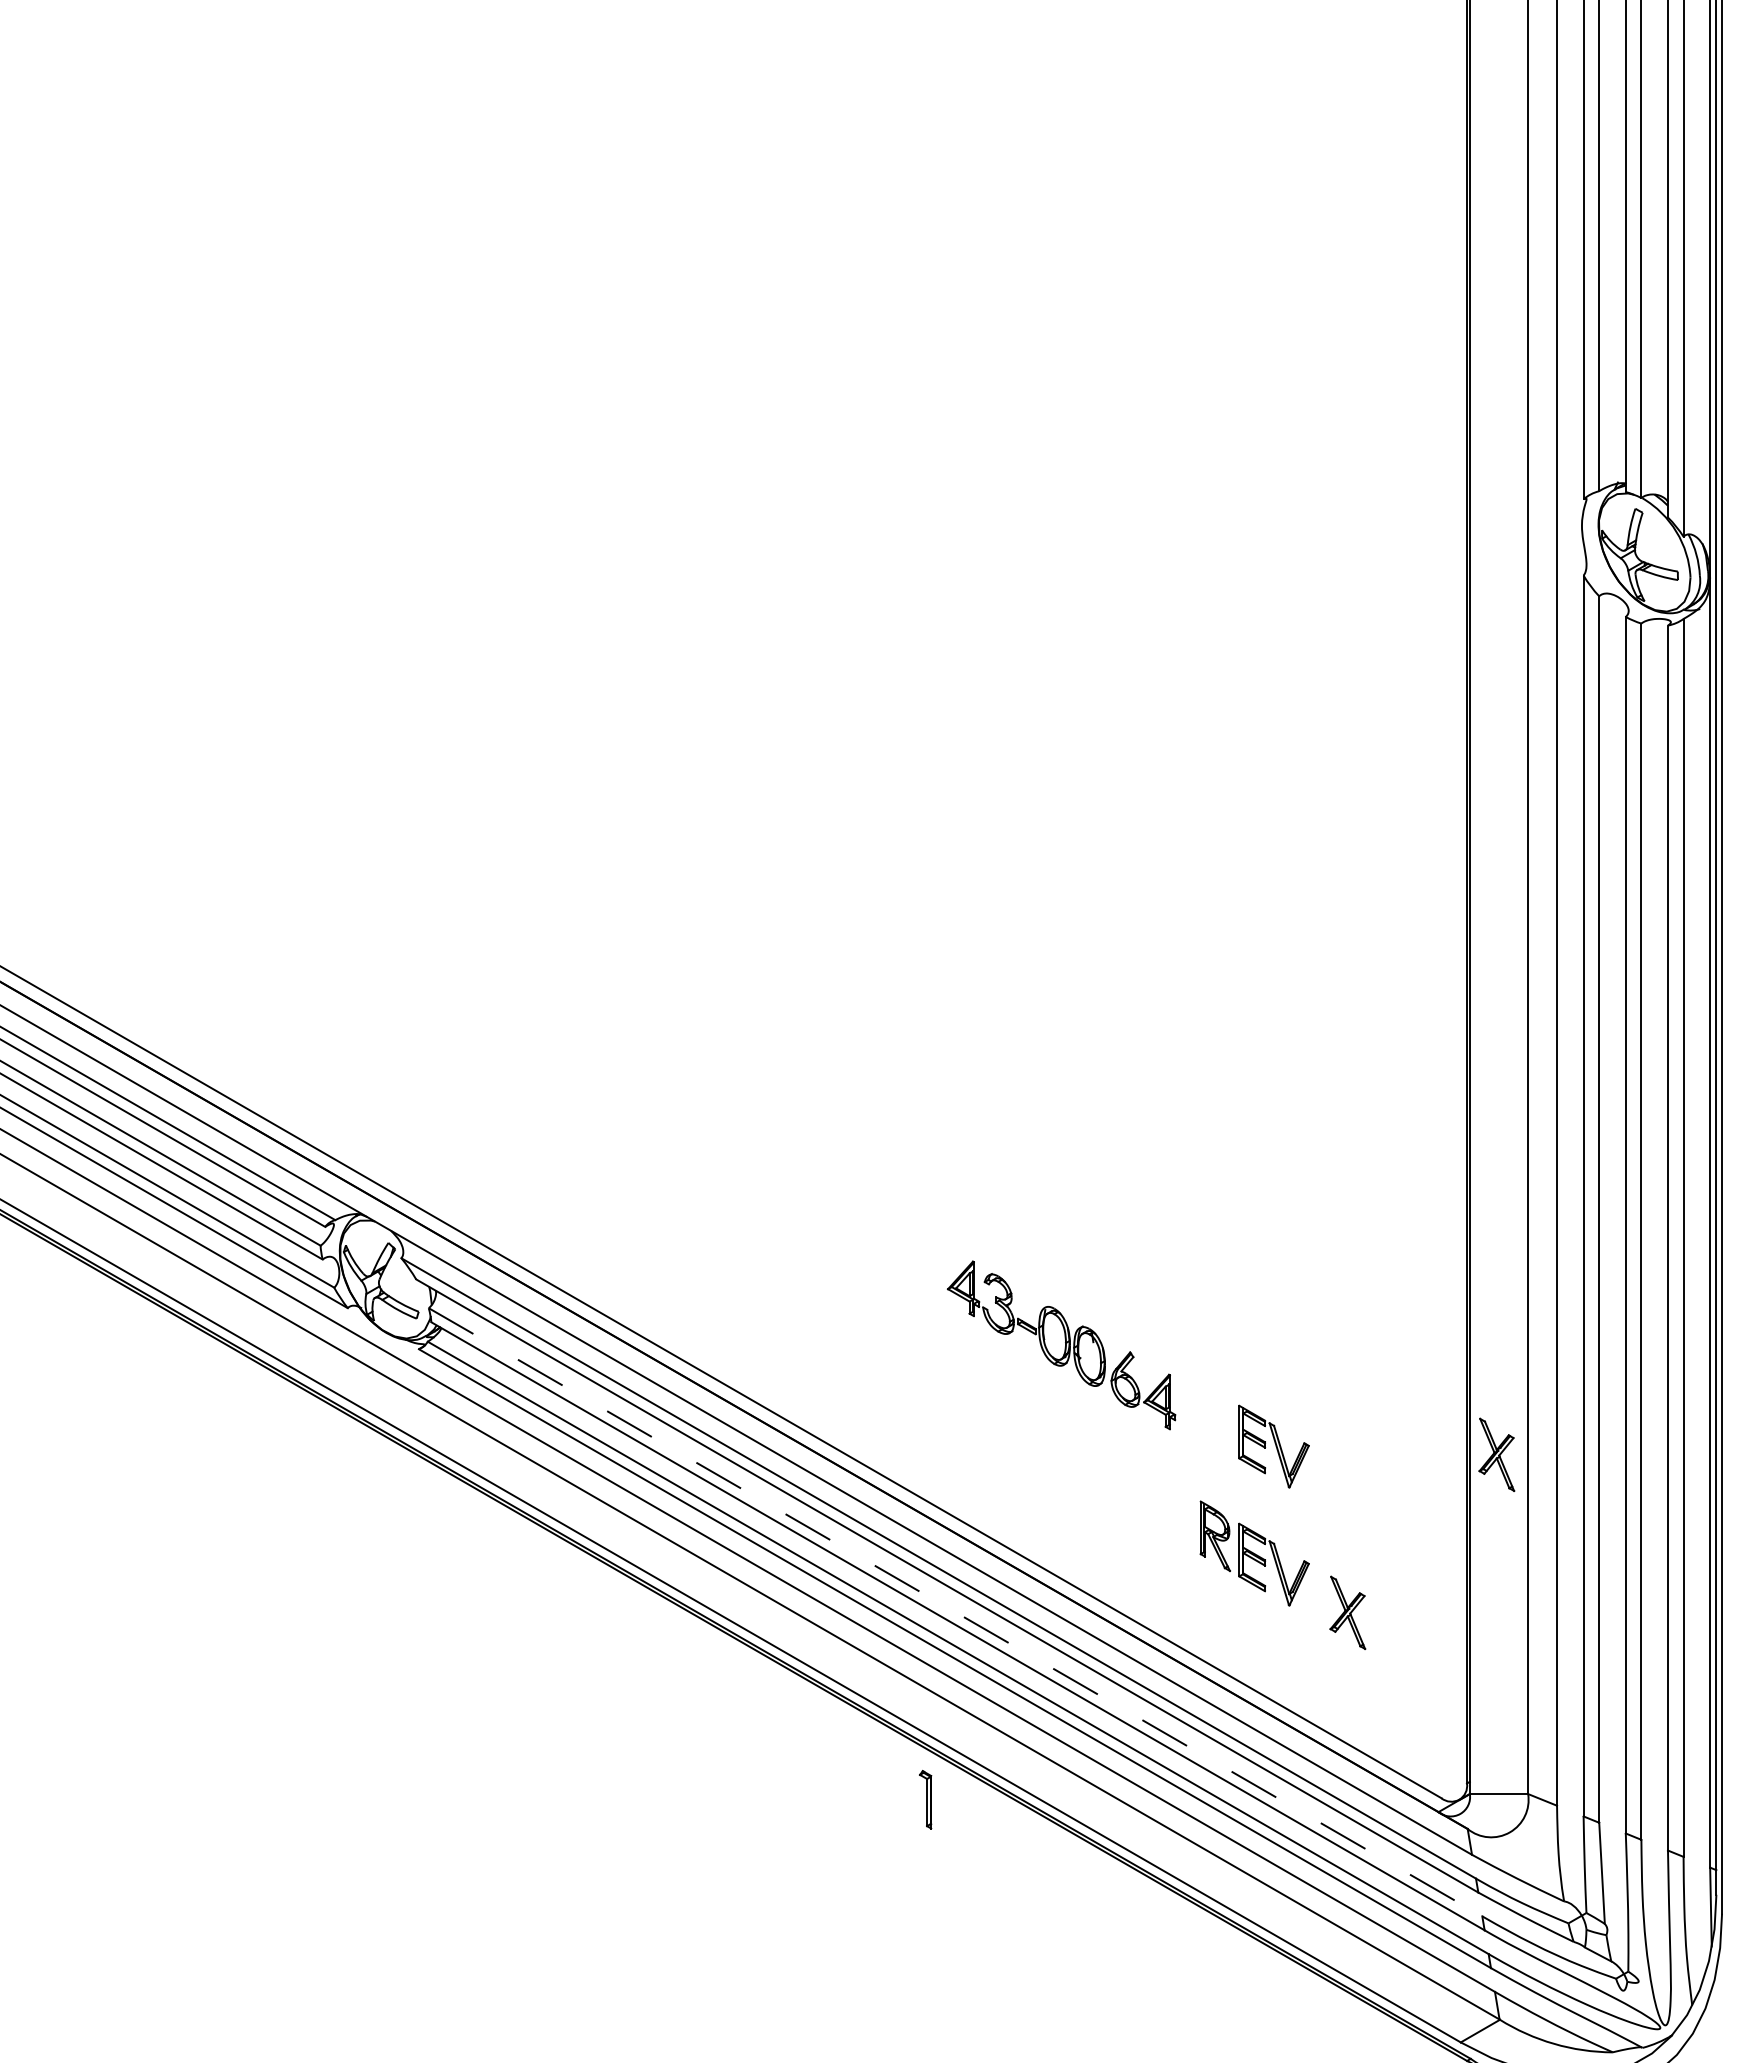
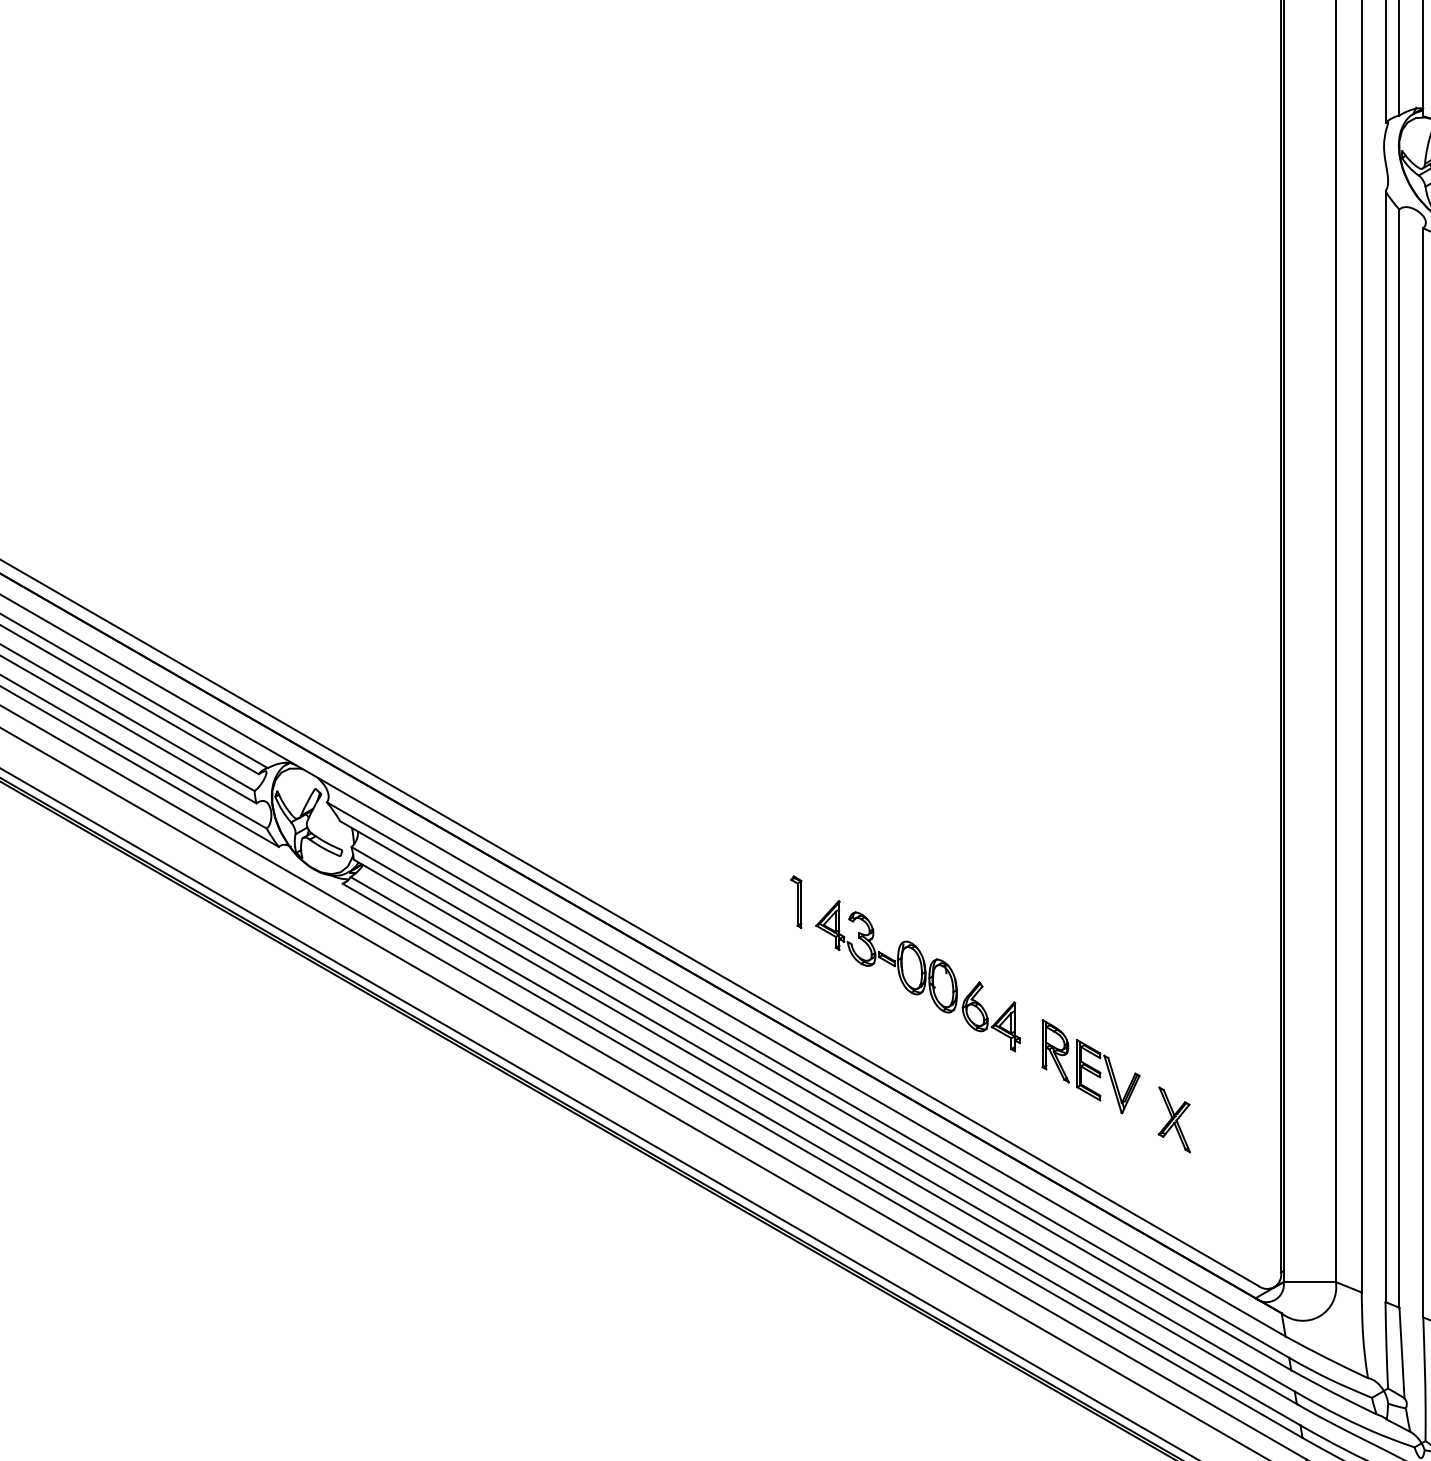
part: (1061, 1345) -> (918, 976), moved
part: (1273, 1446) -> (1107, 970), removed
part: (1496, 1454) -> (1307, 978), removed
line: (955, 1612) -> (823, 1119), dashed -> solid
part: (925, 1799) -> (796, 901), moved

